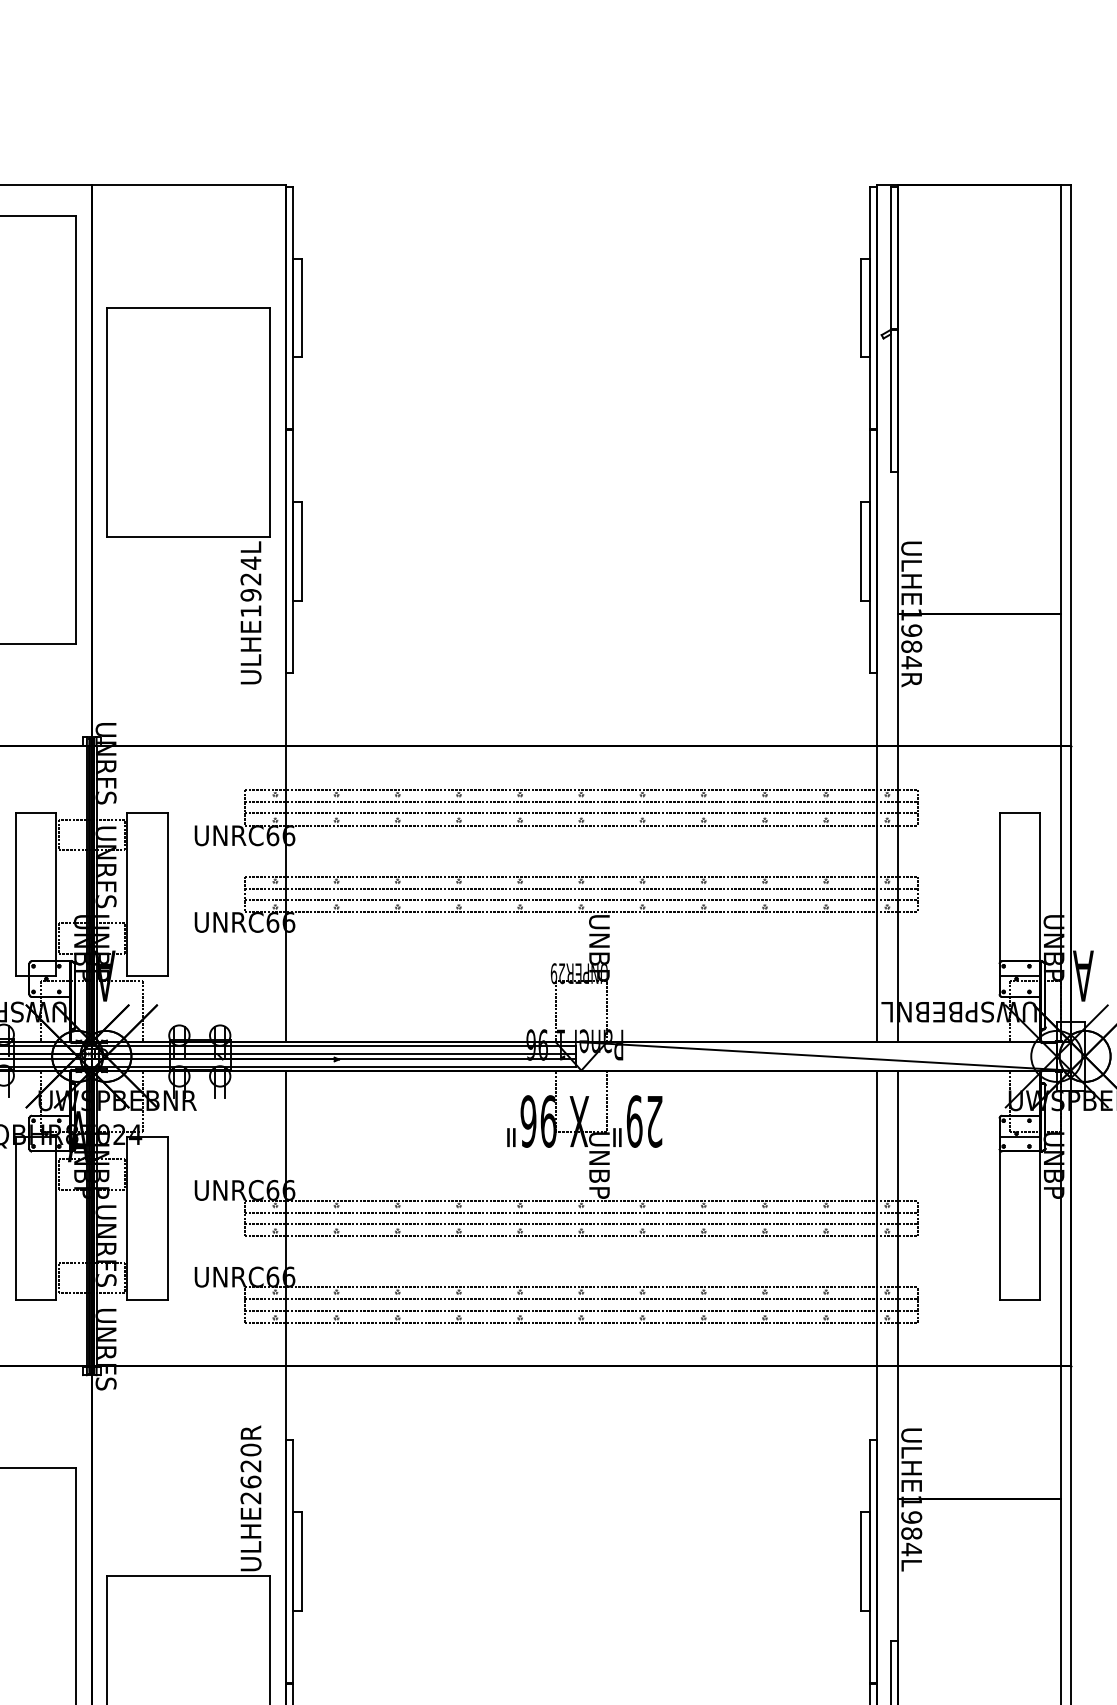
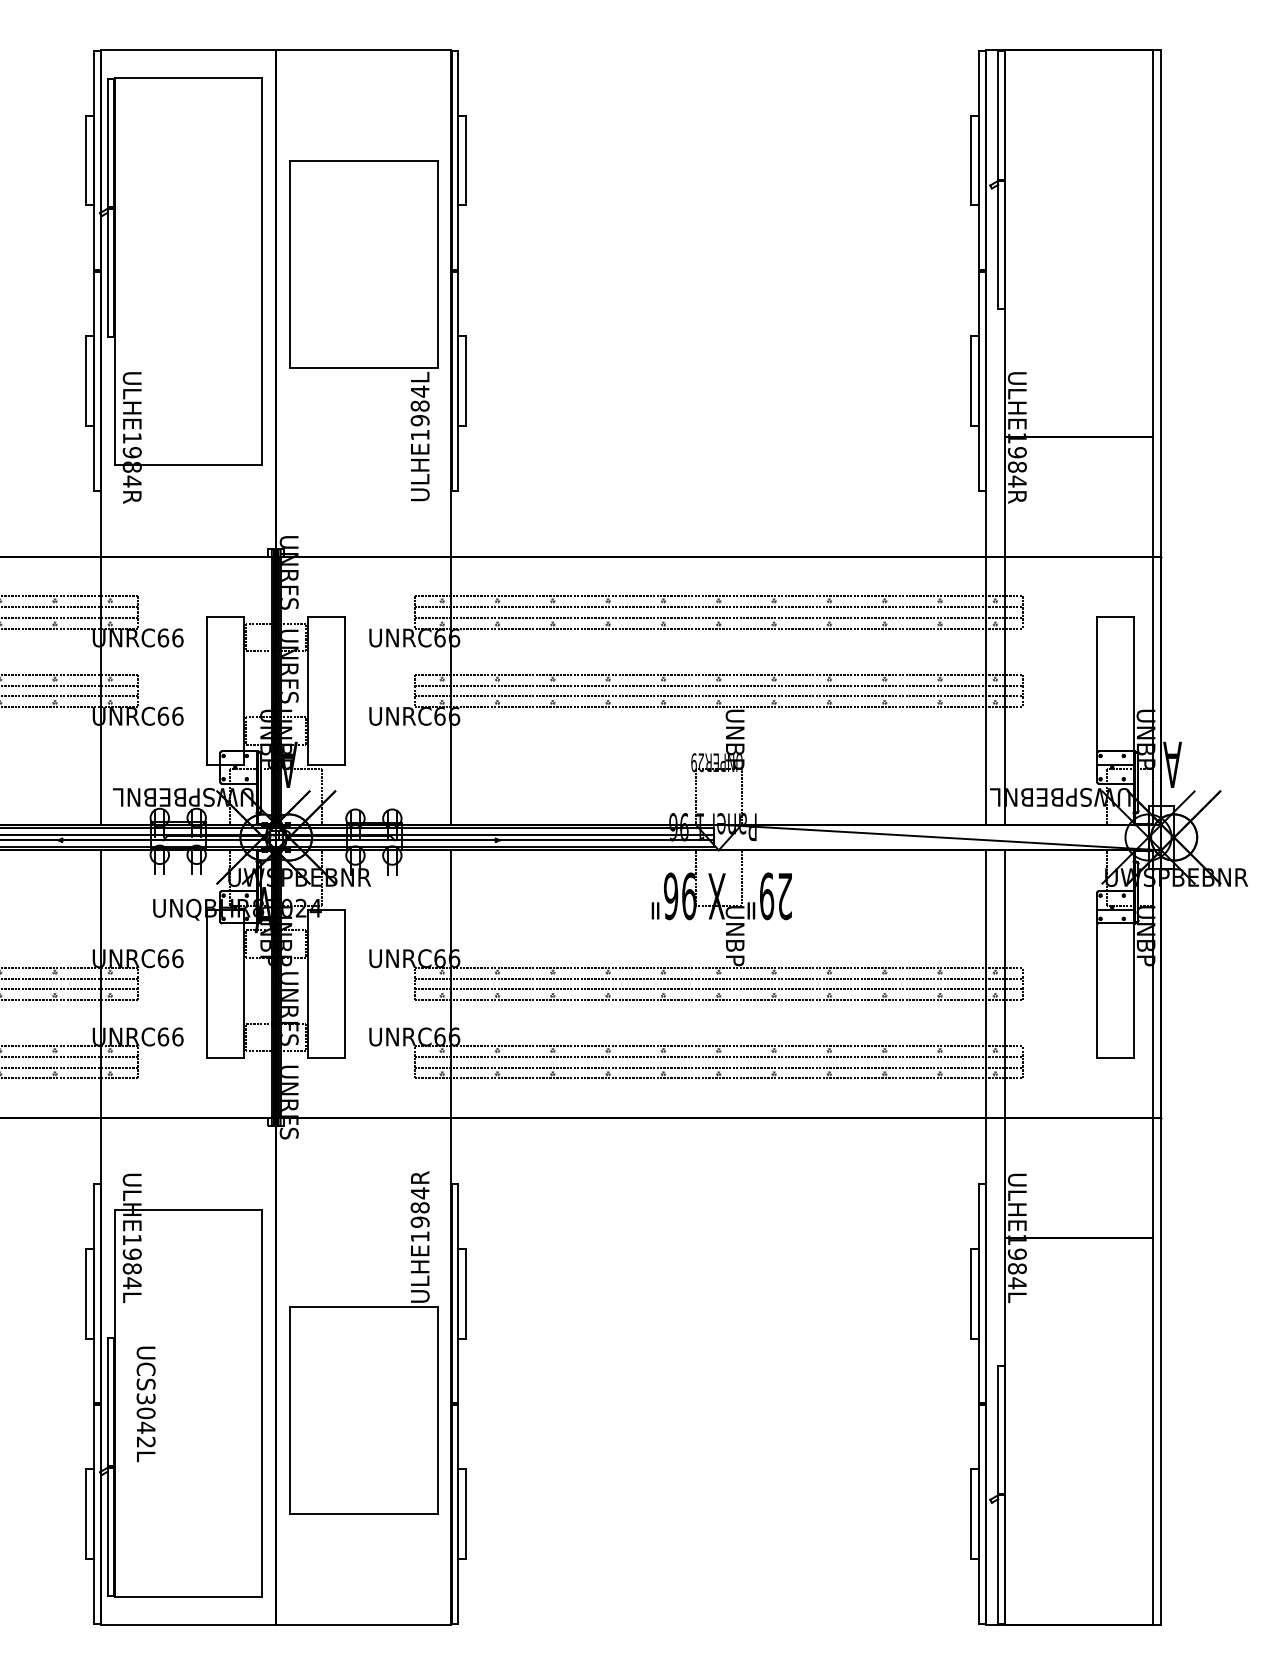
text: (250, 578) -> (419, 405), ULHE1924L -> ULHE1984L
text: (250, 1473) -> (419, 1214), ULHE2620R -> ULHE1984R

